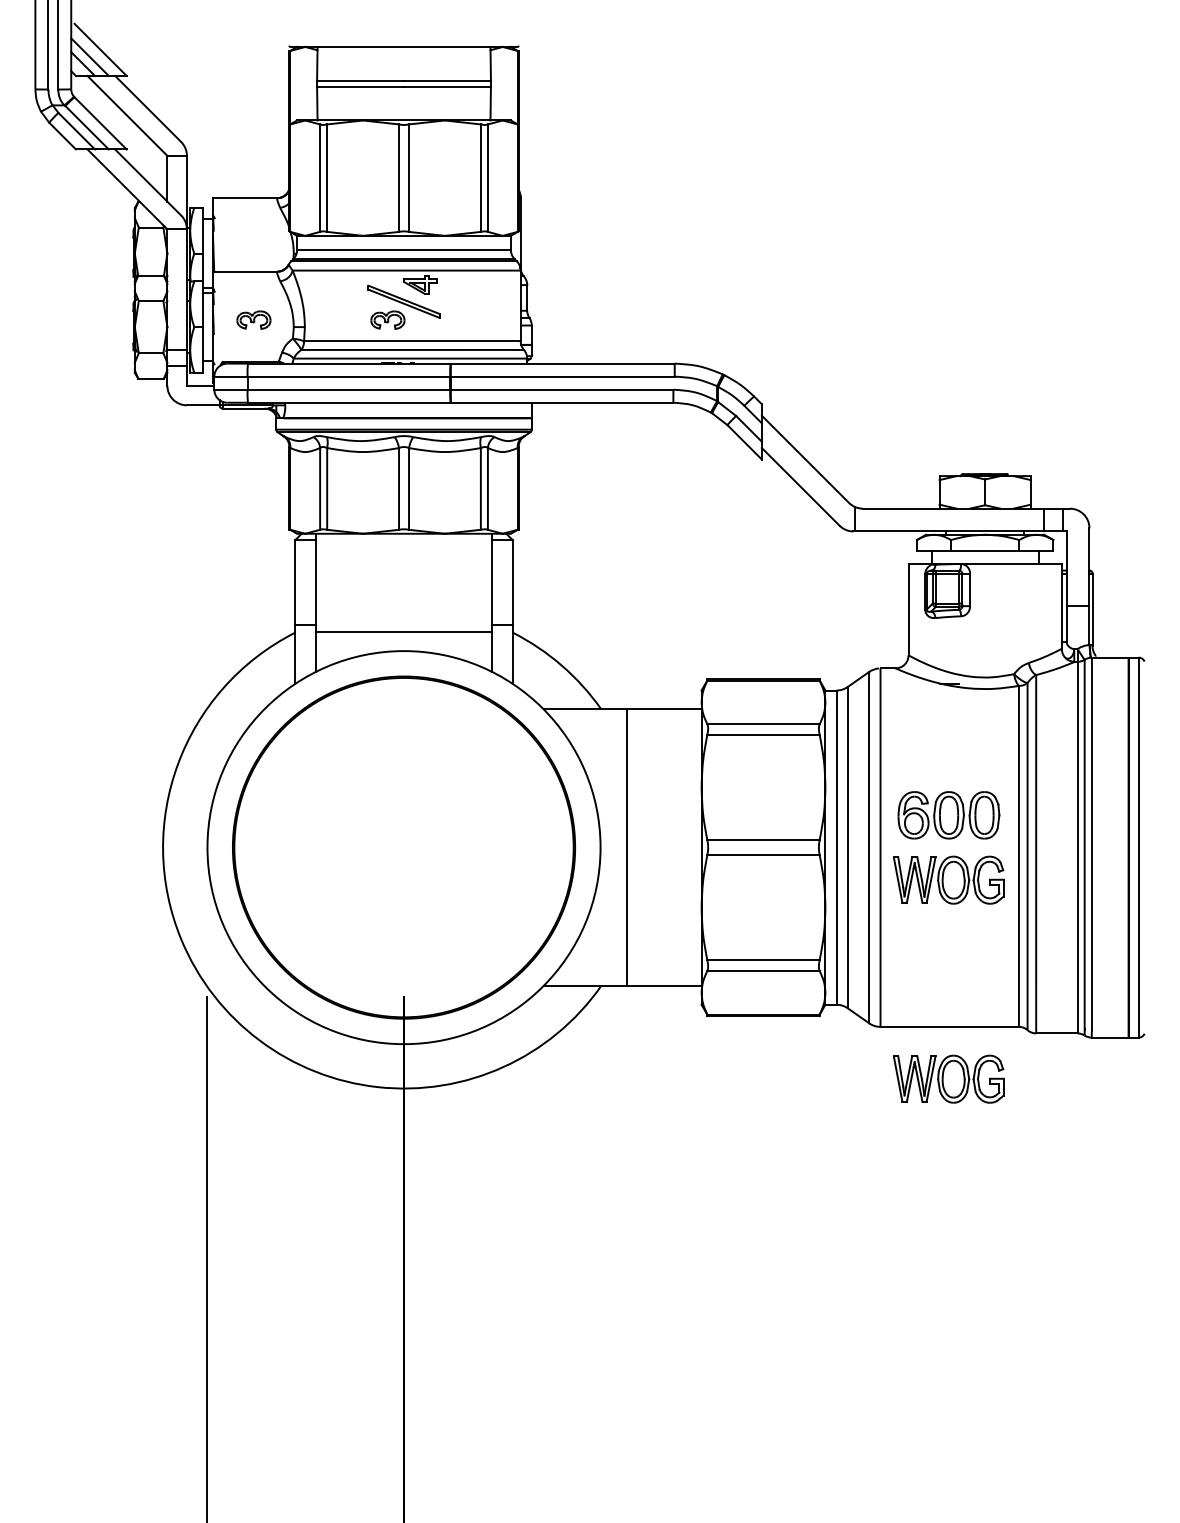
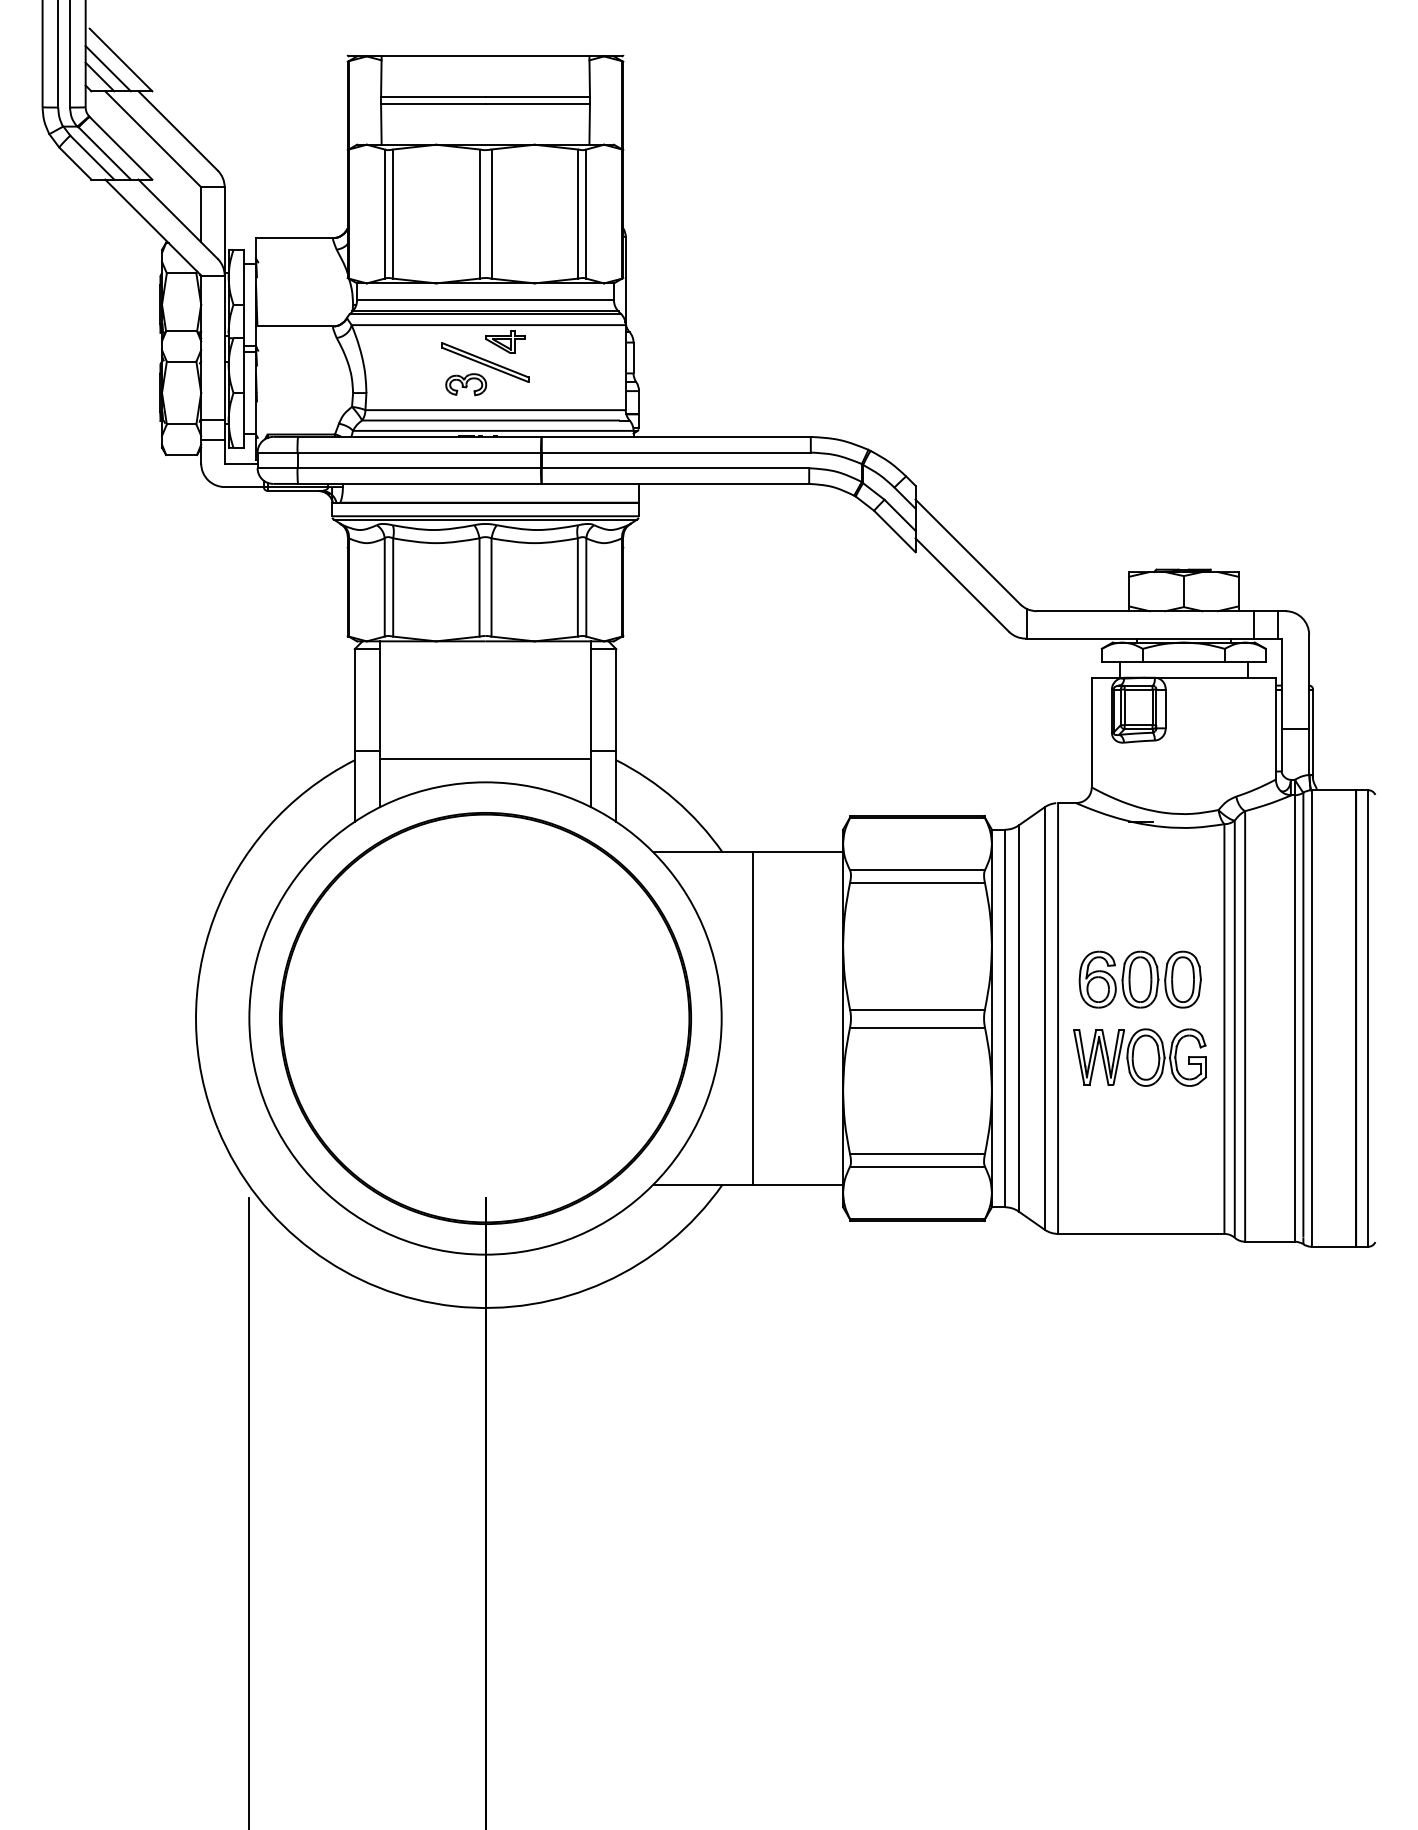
part: (253, 319) -> (304, 383), removed
part: (948, 1078) -> (1139, 1295), removed

